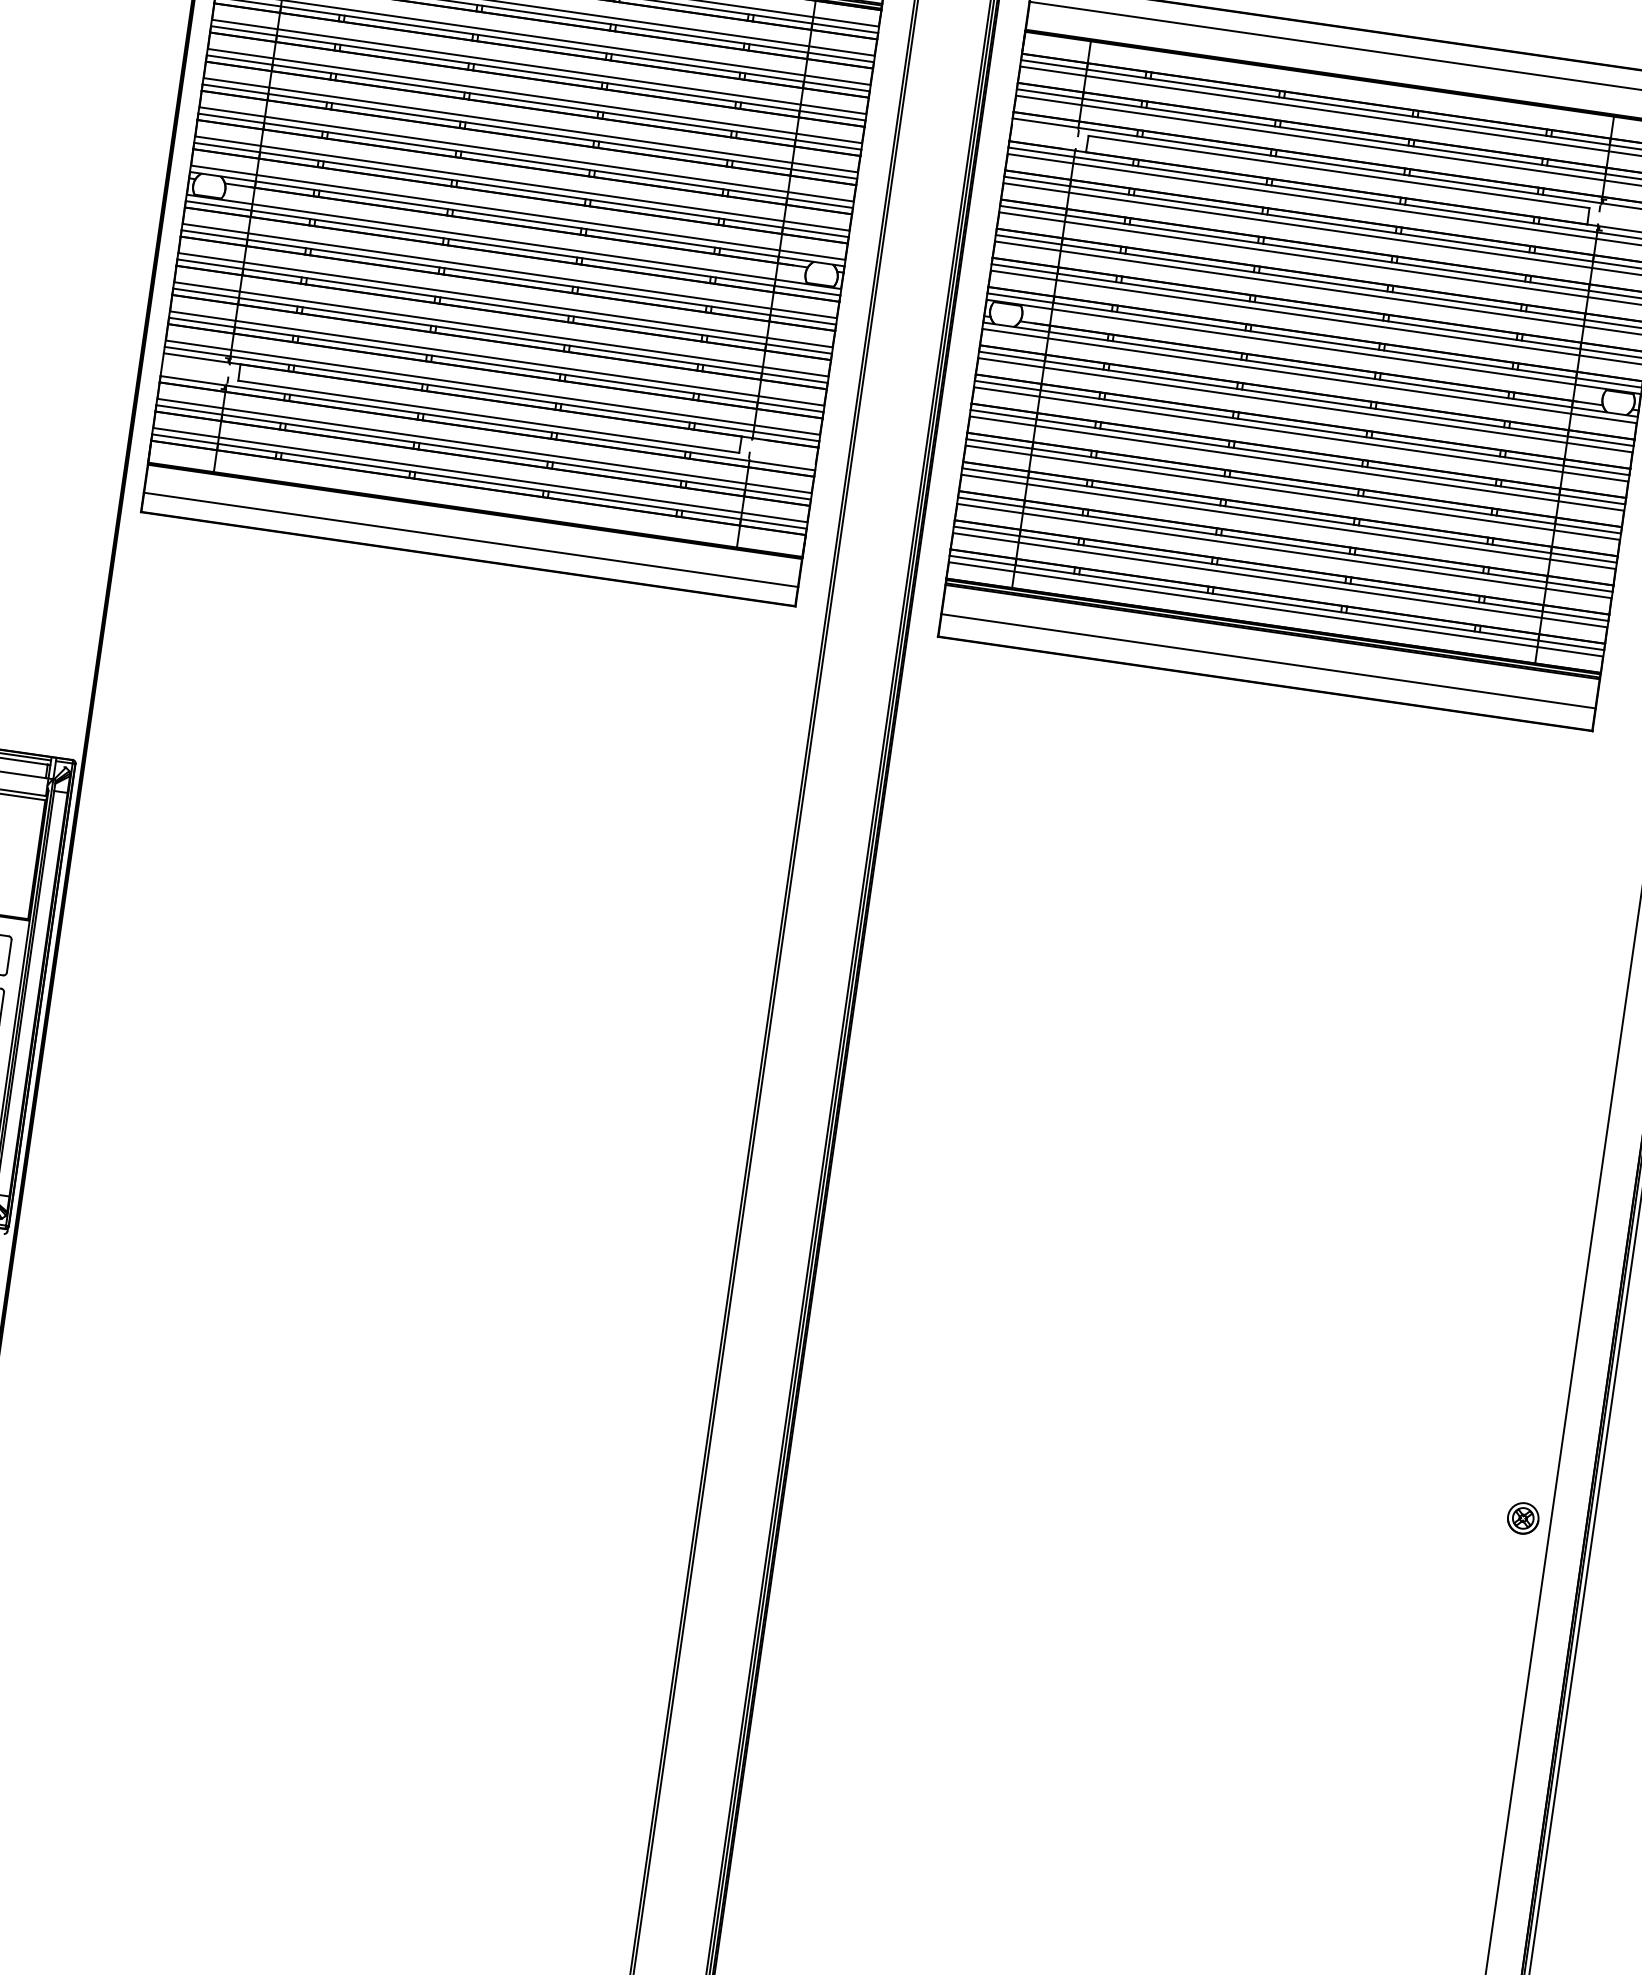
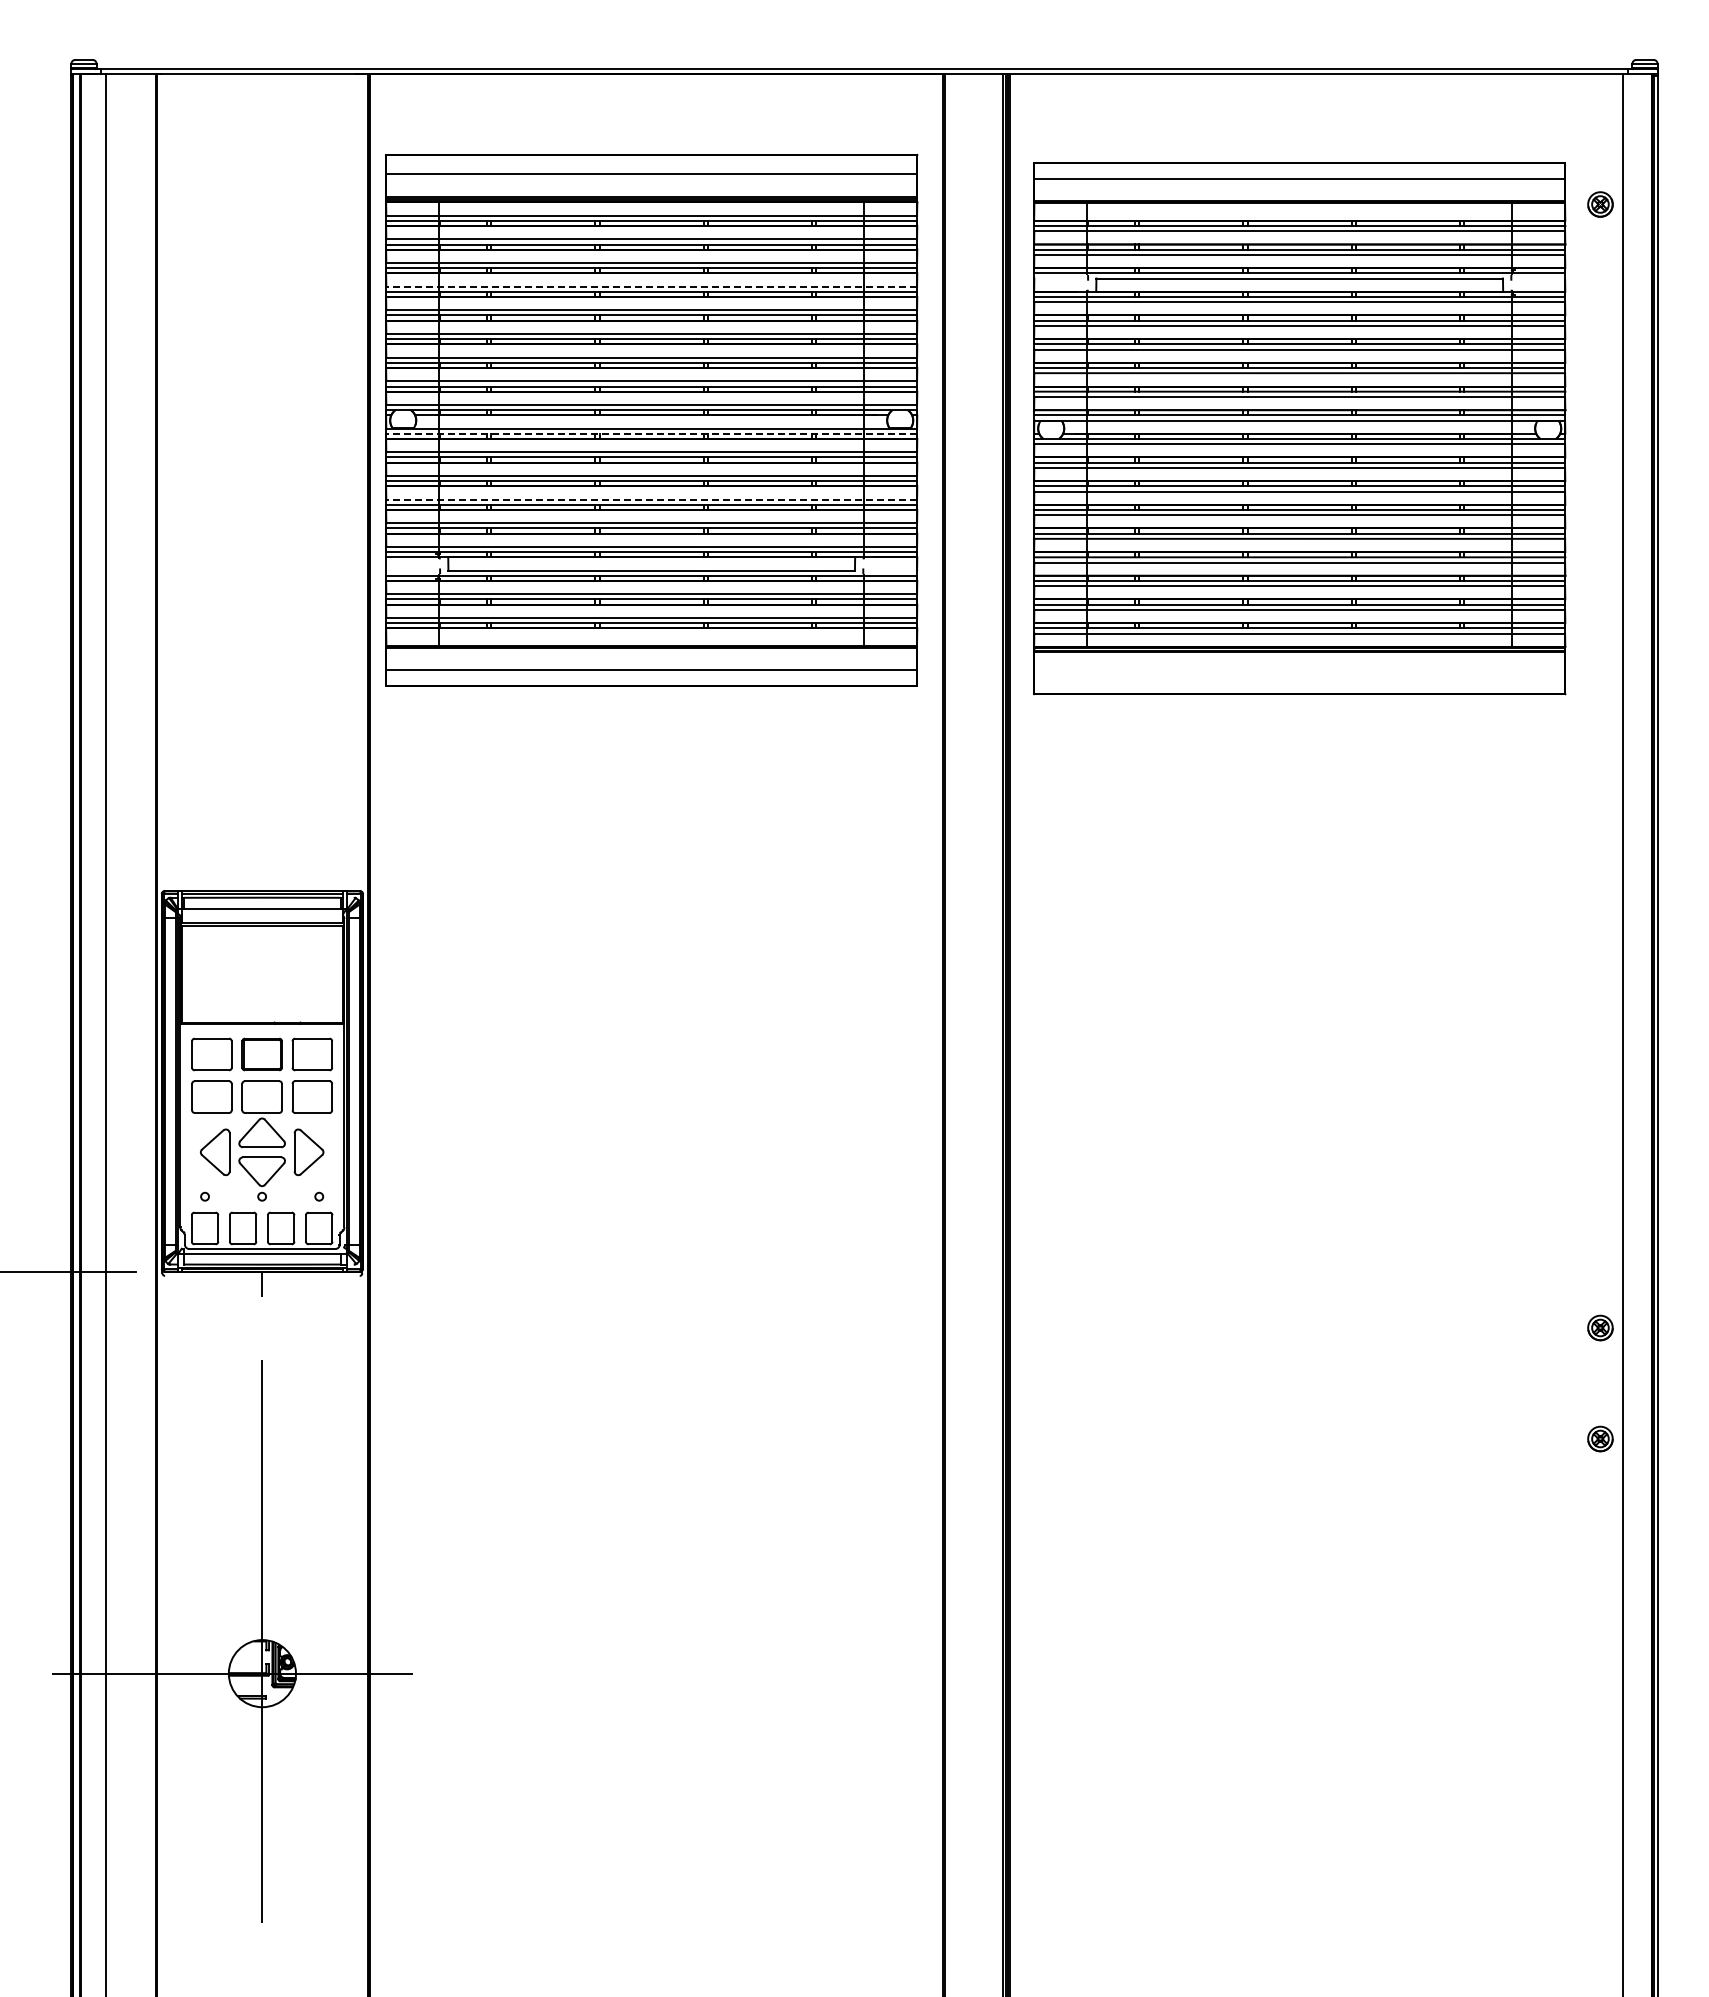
line: (538, 66) -> (651, 286), solid -> dashed
line: (512, 247) -> (651, 433), solid -> dashed
line: (501, 329) -> (651, 499), solid -> dashed
line: (1268, 661) -> (1299, 675), removed
part: (1503, 1654) -> (1600, 1438), added

